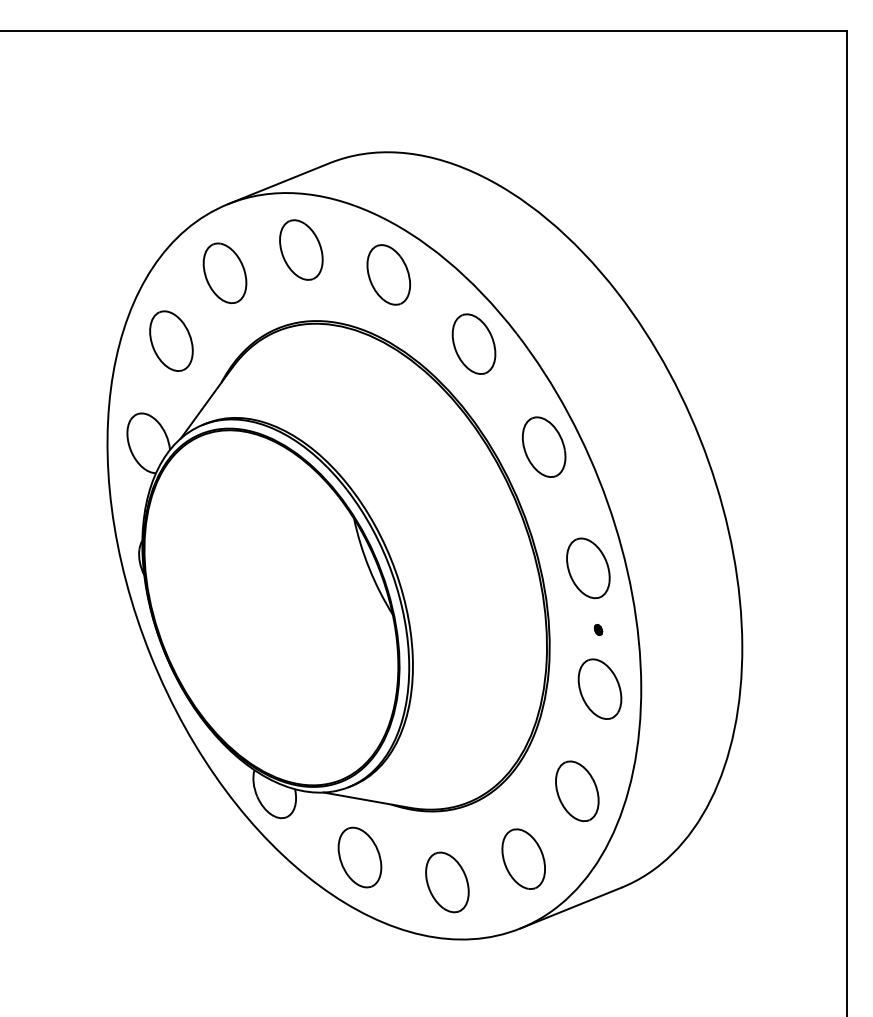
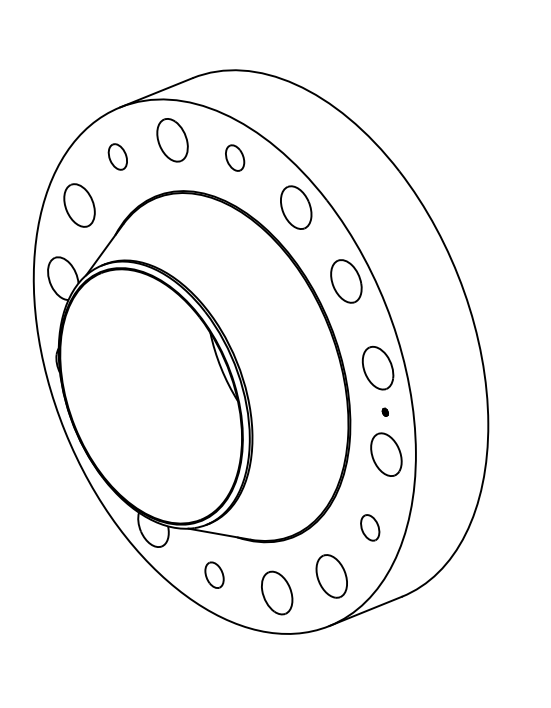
part: (224, 273) -> (117, 157), size x0.6
part: (388, 274) -> (234, 157), size x0.6
part: (577, 791) -> (370, 527), size x0.6
part: (359, 857) -> (214, 575), size x0.6

